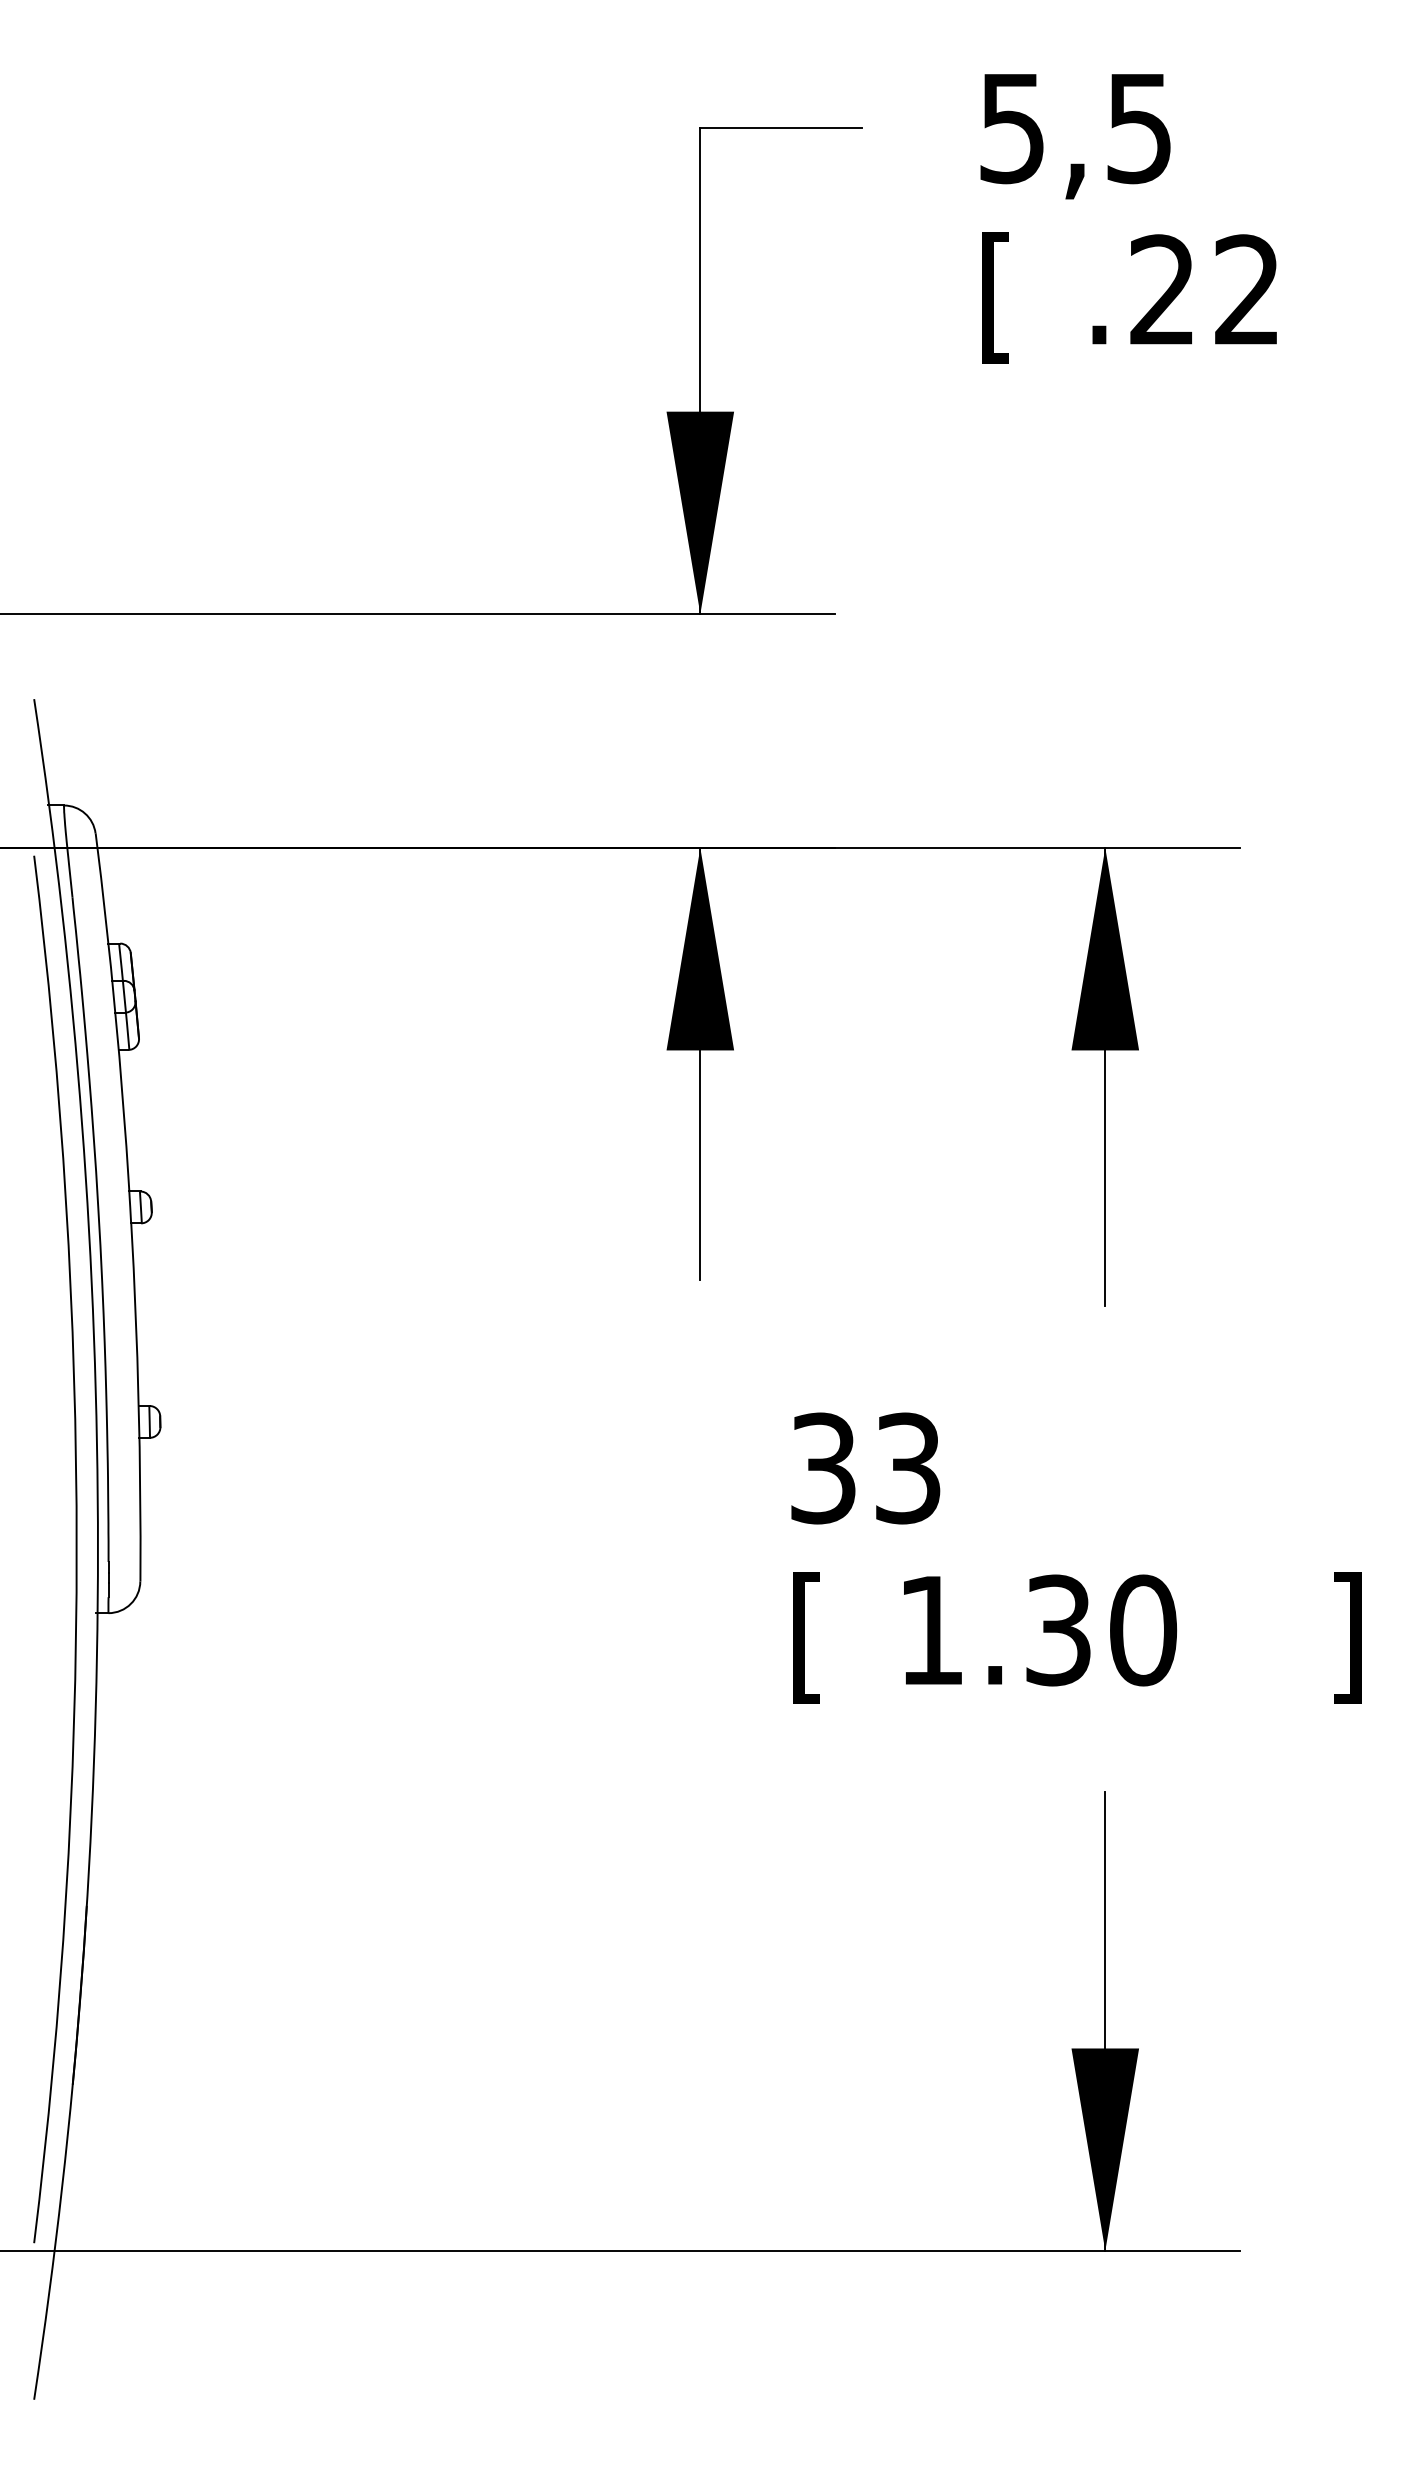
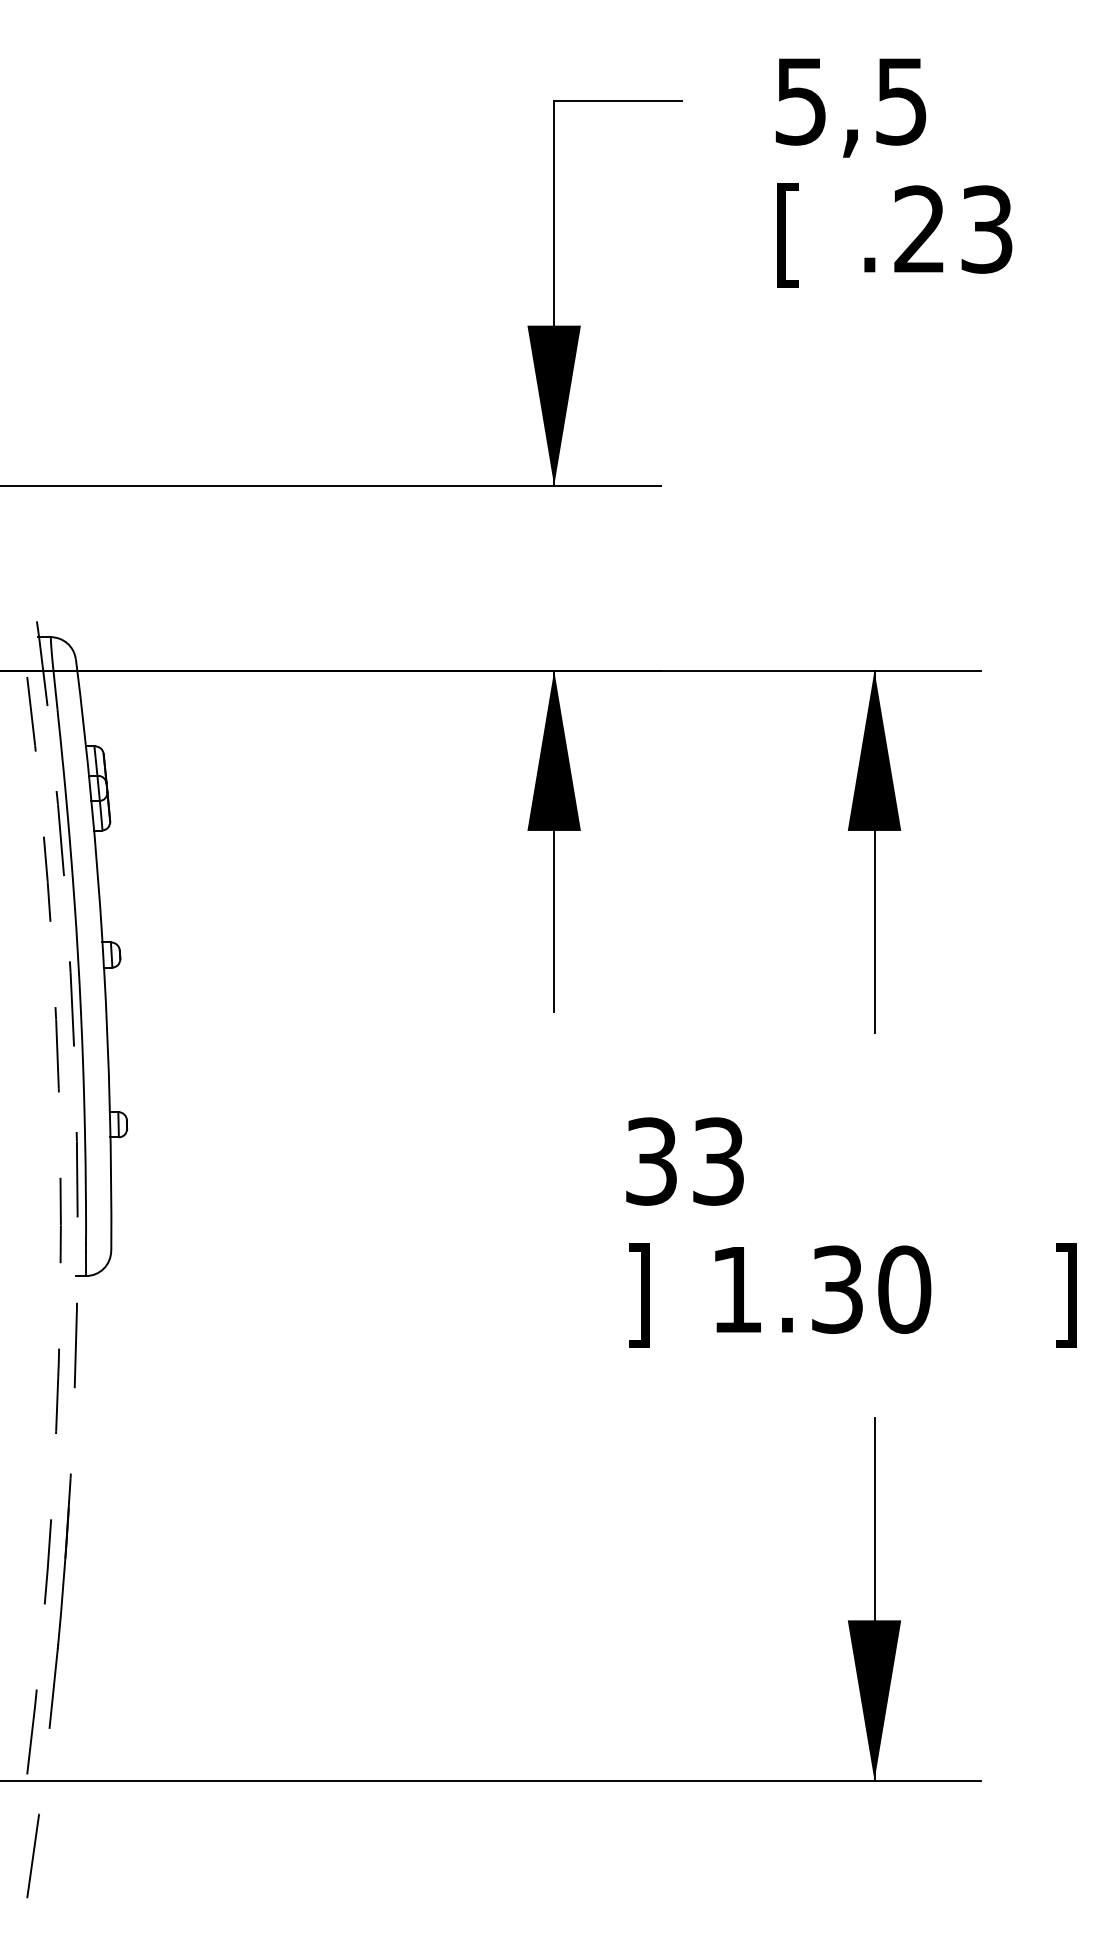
text: (1247, 290) -> (986, 229), .22 -> .23
arc: (76, 1549) -> (60, 1225), solid -> dashed
arc: (97, 1549) -> (77, 1225), solid -> dashed
text: (807, 1637) -> (638, 1295), [ -> ]

